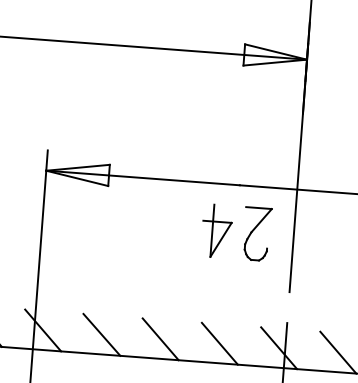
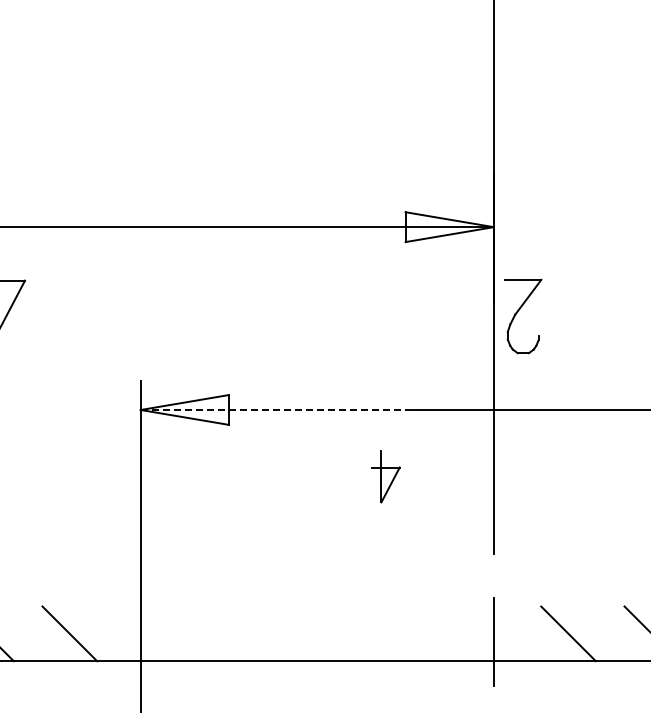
line: (143, 178) -> (277, 410), solid -> dashed
part: (216, 231) -> (385, 476), size x0.7
part: (253, 231) -> (518, 312), moved
line: (42, 330) -> (152, 633), removed
line: (101, 334) -> (235, 633), removed
line: (160, 339) -> (318, 633), removed
line: (219, 343) -> (401, 633), removed
line: (278, 347) -> (484, 633), removed

